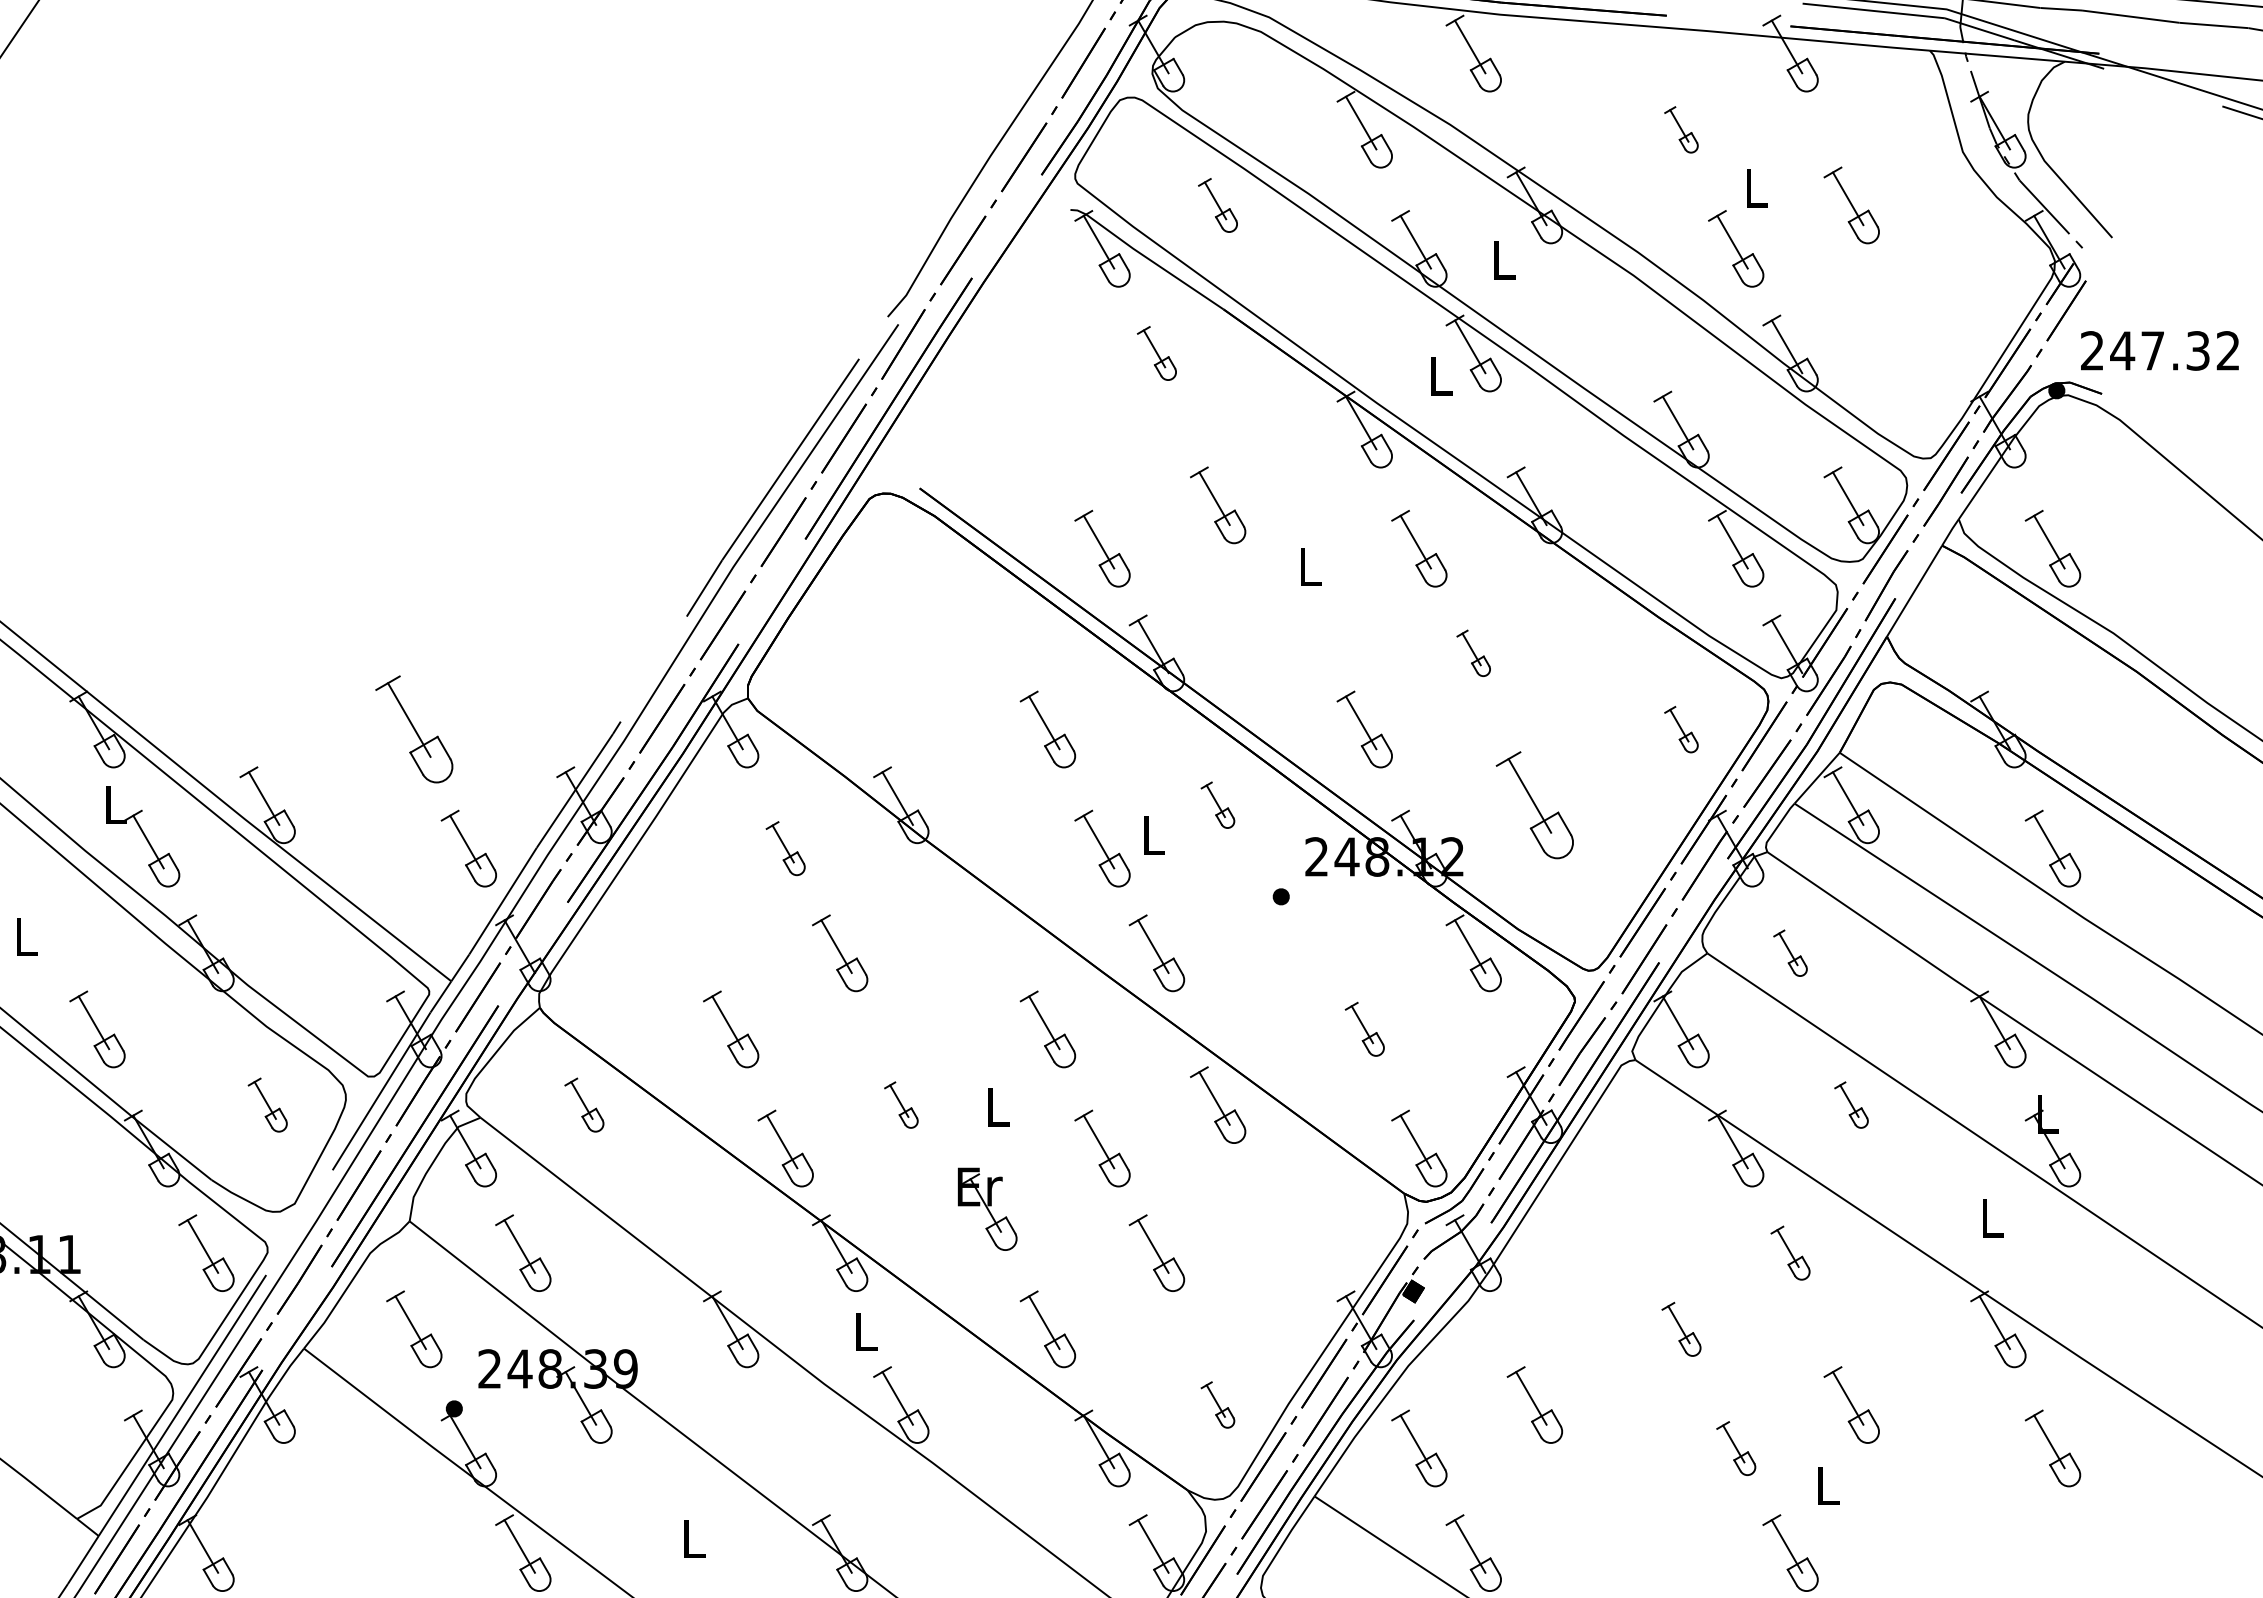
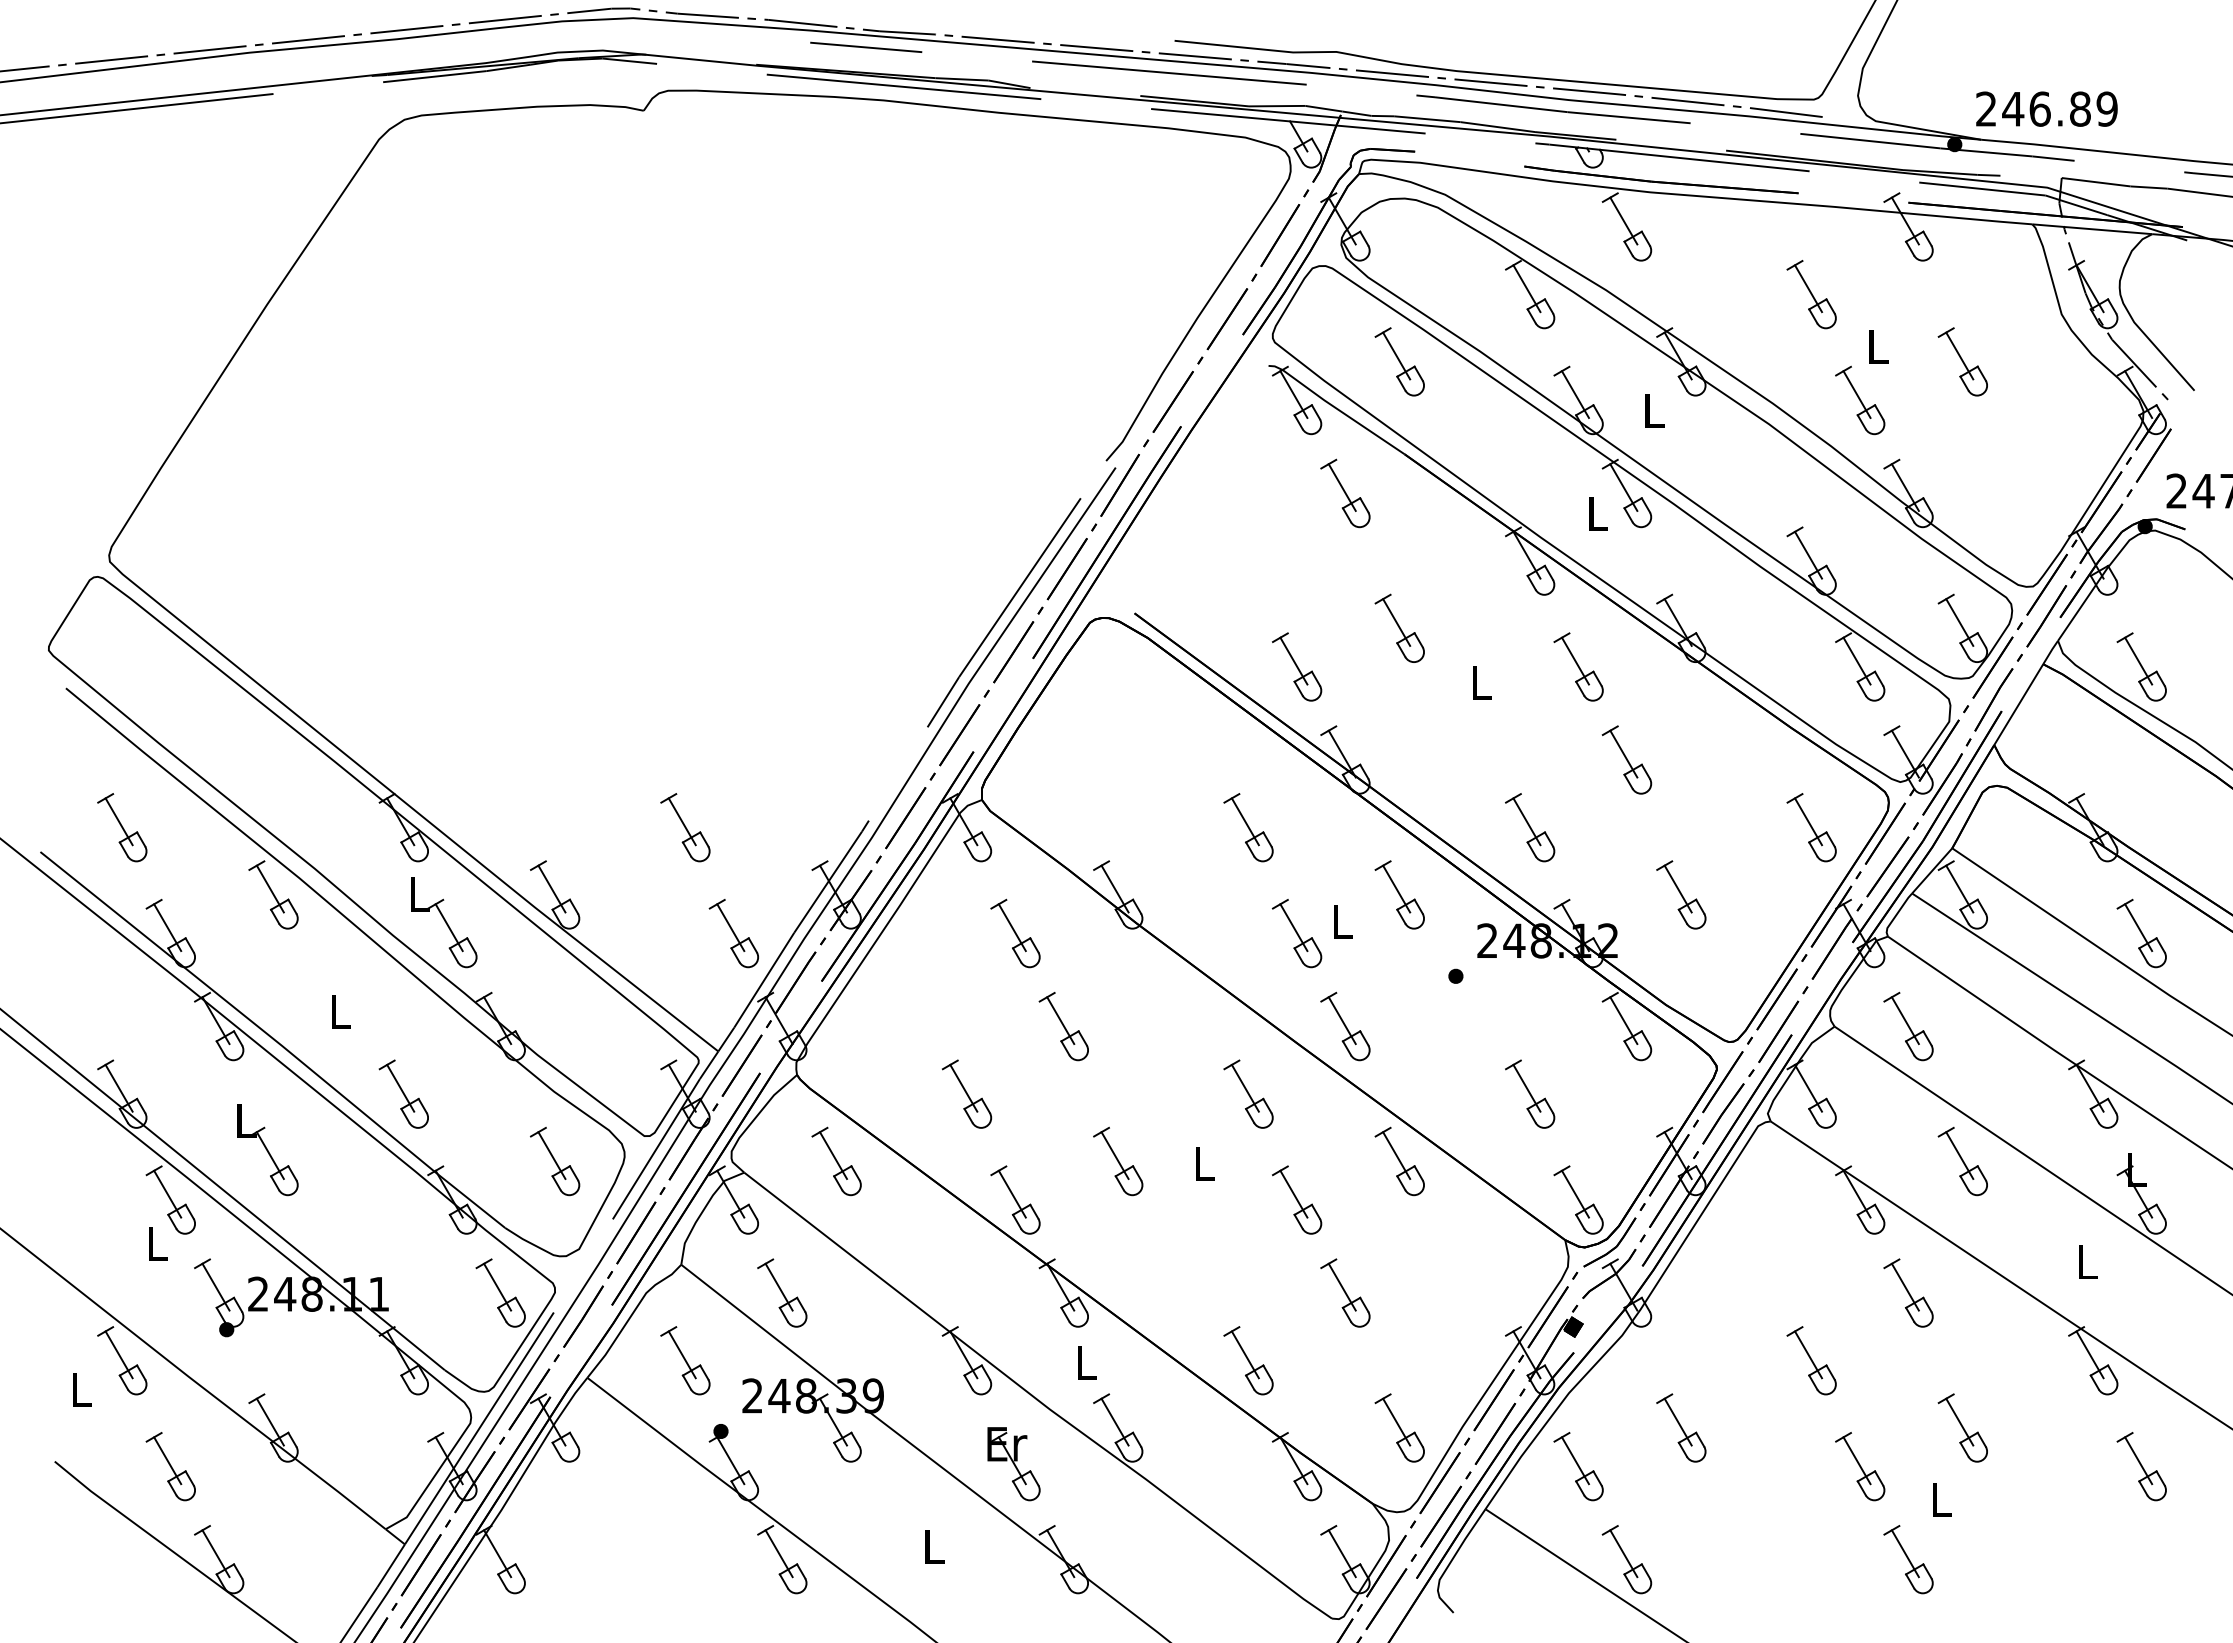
part: (1681, 129) -> (1811, 294), size x1.67
part: (1217, 204) -> (1399, 361), size x1.43
part: (1157, 353) -> (1345, 493), size x1.43
part: (1473, 652) -> (1626, 759), size x1.67
part: (414, 729) -> (685, 827), size x0.71
part: (1681, 729) -> (1811, 827), size x1.67
part: (1217, 804) -> (1399, 894), size x1.67
part: (1535, 804) -> (1681, 894), size x0.71
part: (785, 848) -> (1015, 933), size x1.43
part: (1790, 953) -> (1908, 1026), size x1.67
part: (1365, 1028) -> (1530, 1093), size x1.43
part: (268, 1105) -> (555, 1161), size x1.43
part: (584, 1105) -> (836, 1161), size x1.43
part: (901, 1105) -> (1118, 1161), size x1.67
part: (1851, 1105) -> (1962, 1161), size x1.67
part: (987, 1209) -> (1013, 1464), moved
part: (1790, 1252) -> (1908, 1292), size x1.43
part: (1681, 1329) -> (1811, 1360), size x1.43
part: (1217, 1404) -> (1399, 1427), size x1.67
part: (1736, 1448) -> (1860, 1466), size x1.43

